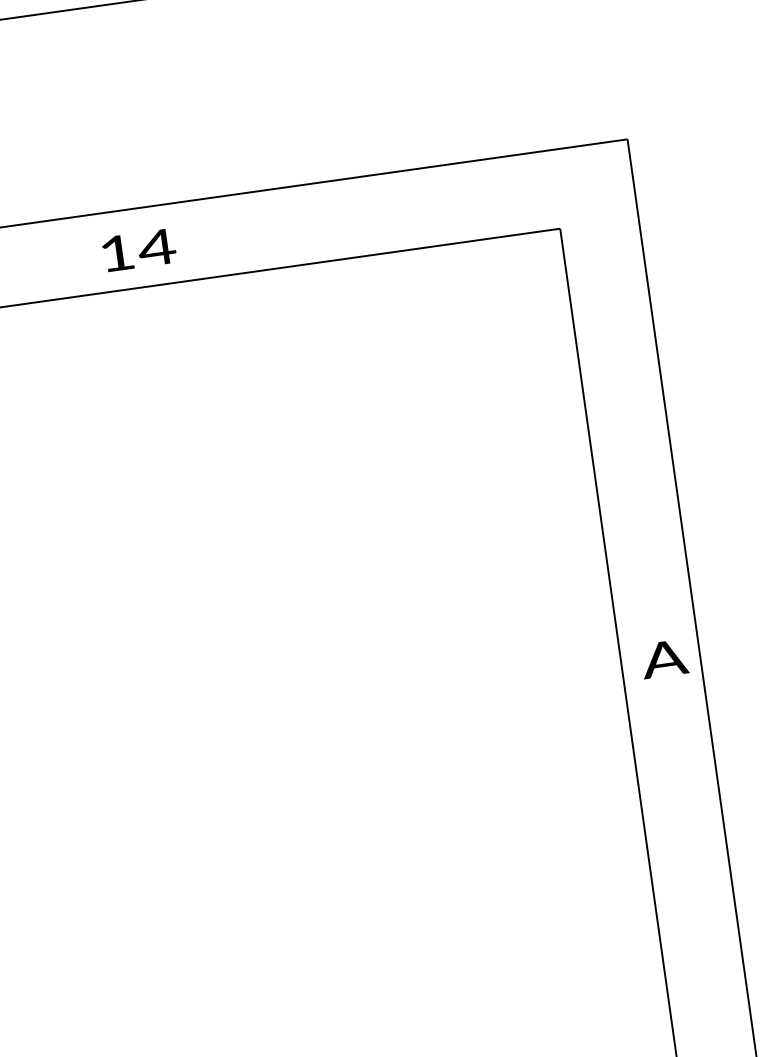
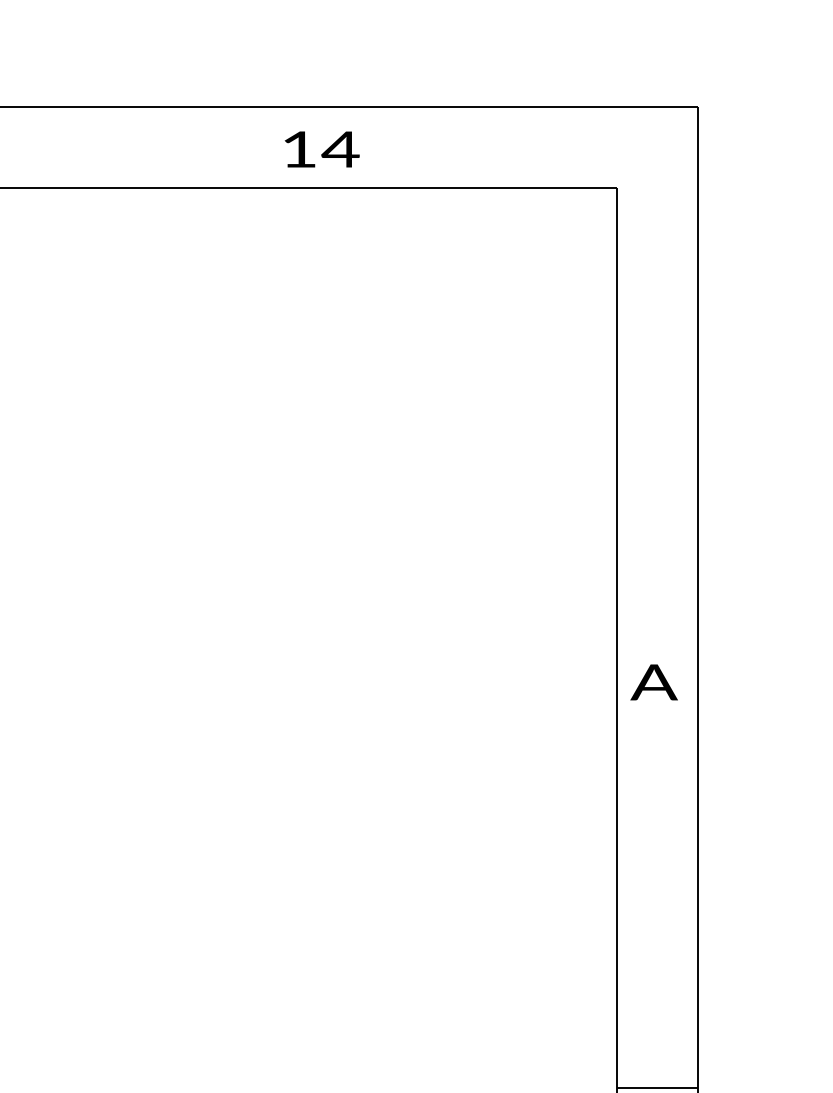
text: (138, 250) -> (321, 149), moved
text: (663, 659) -> (653, 682), moved

